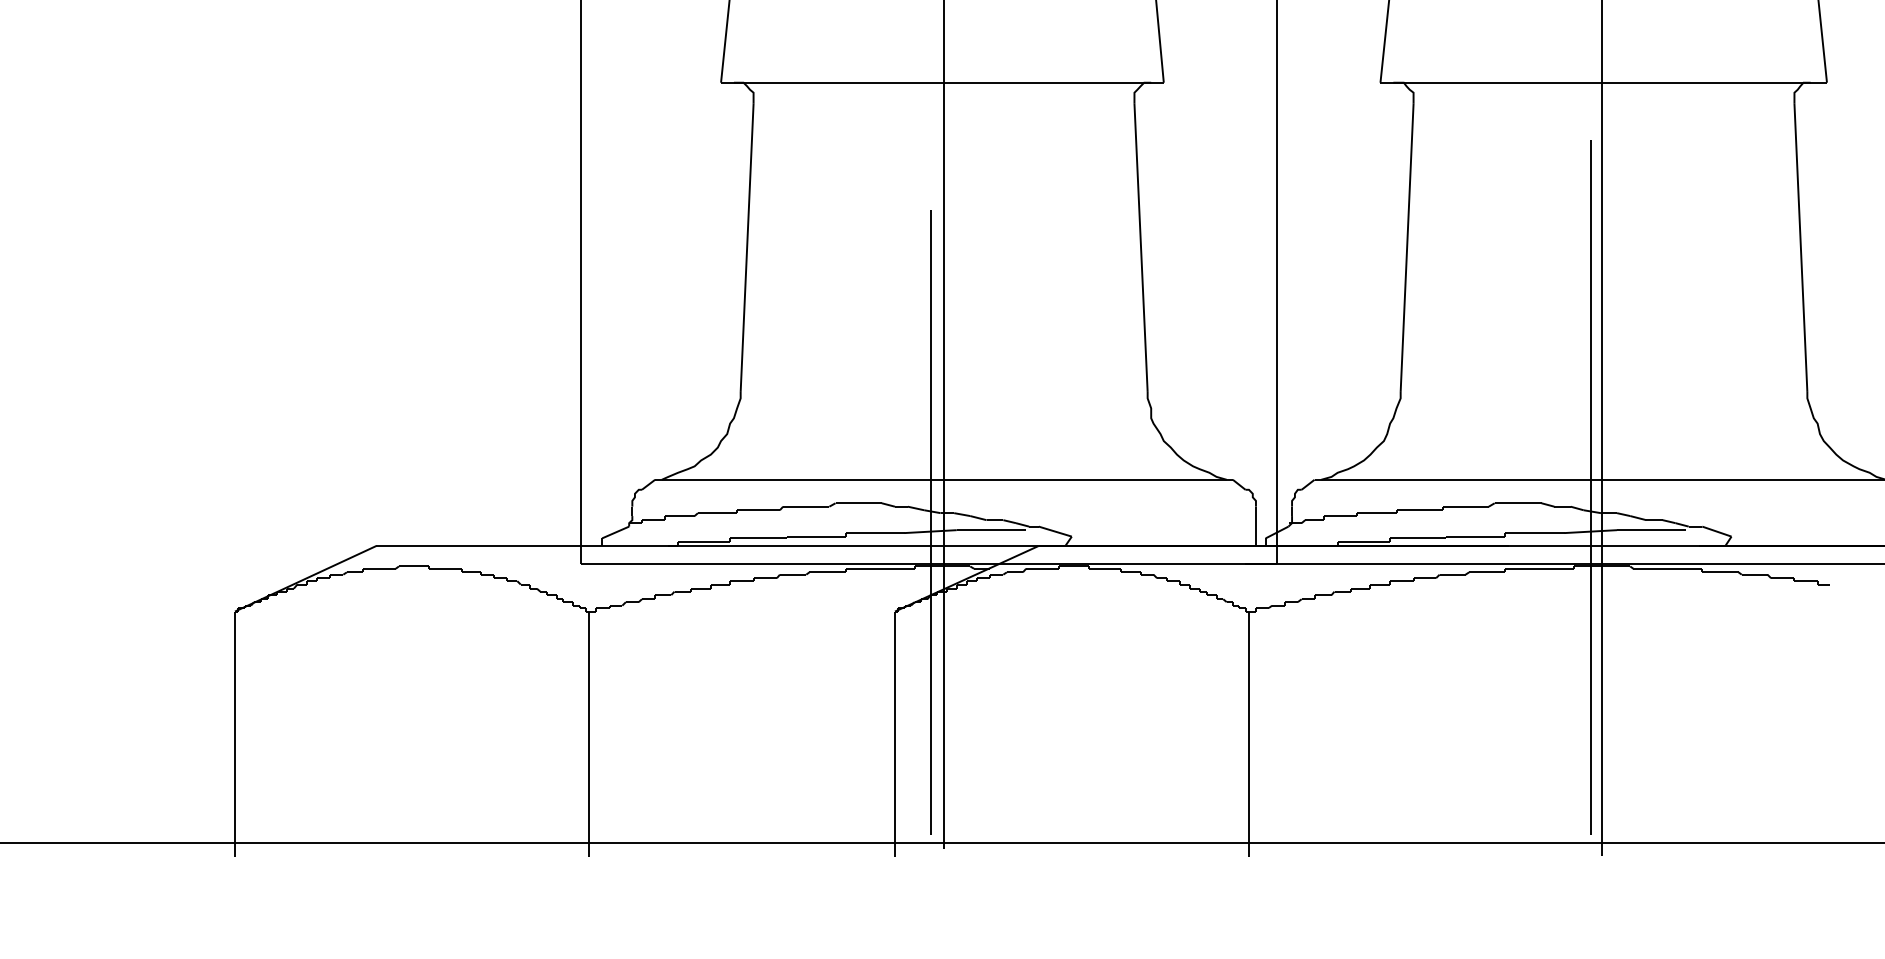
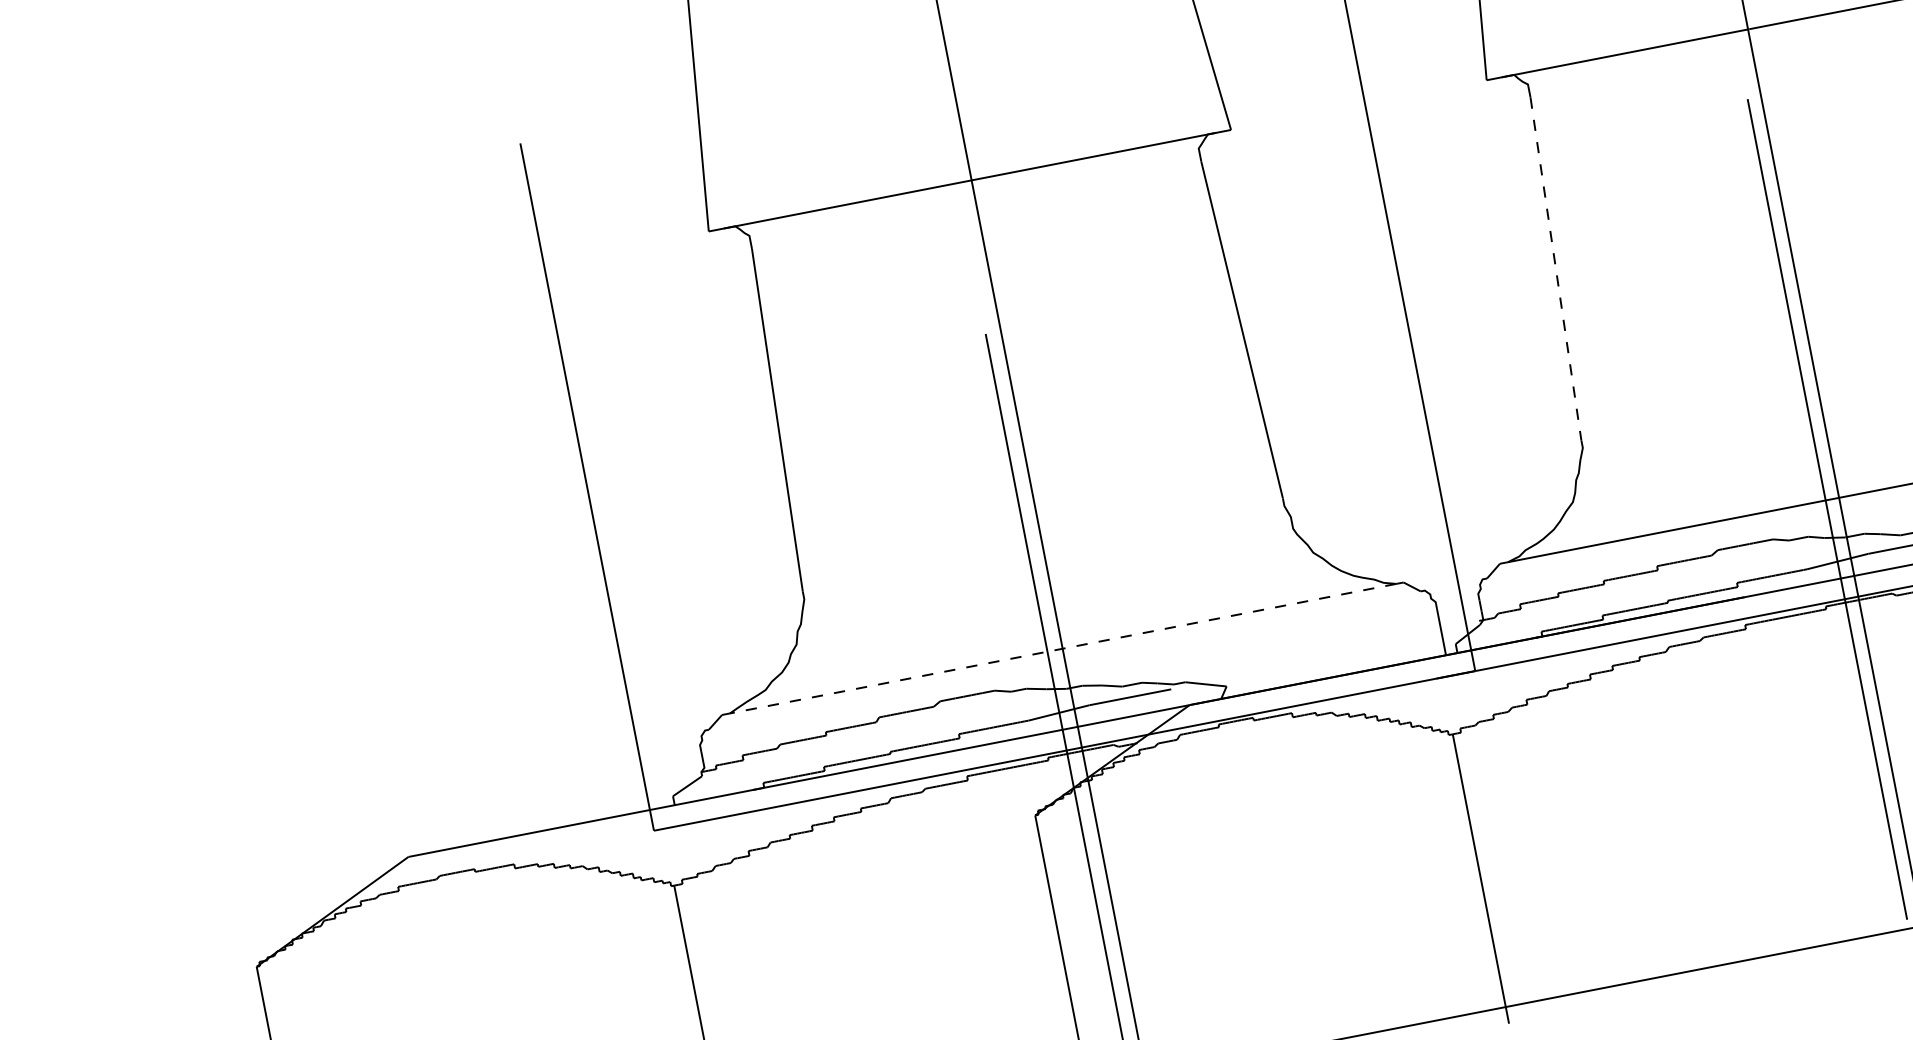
line: (1407, 248) -> (1556, 269), solid -> dashed
line: (943, 479) -> (1062, 648), solid -> dashed

